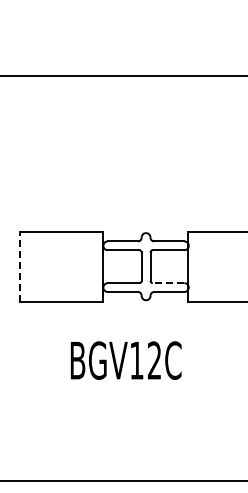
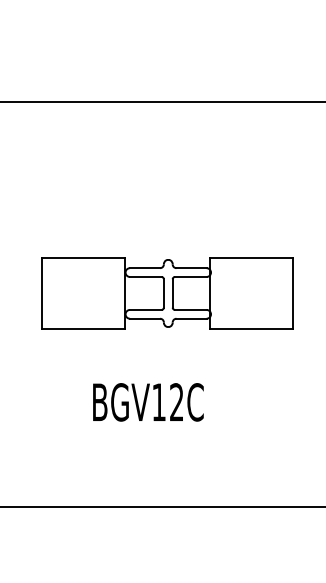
line: (19, 265) -> (41, 292), dashed -> solid
line: (168, 282) -> (190, 309), dashed -> solid
text: (126, 360) -> (148, 402), moved

